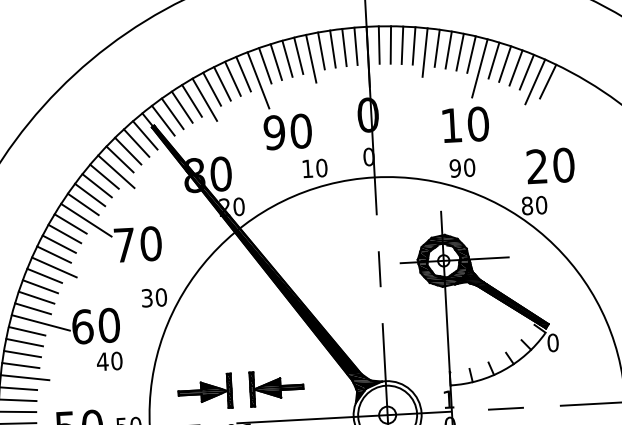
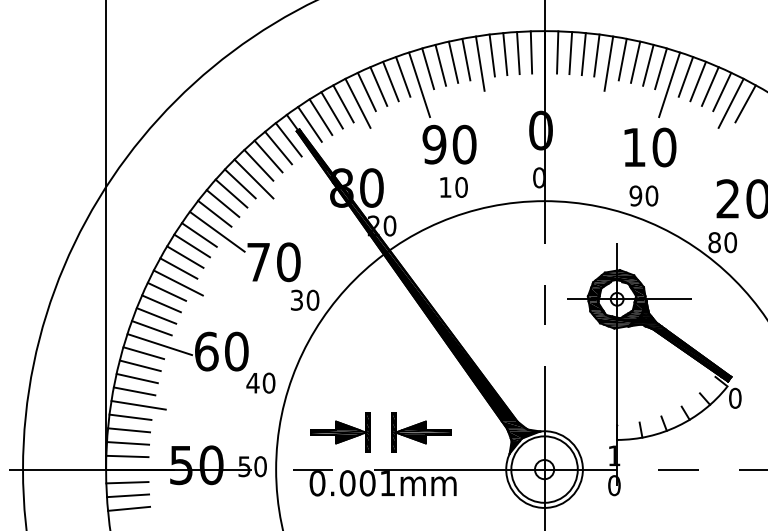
text: (314, 168) -> (453, 187), moved
text: (154, 297) -> (305, 299), moved
text: (109, 360) -> (260, 382), moved

